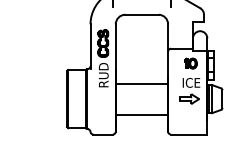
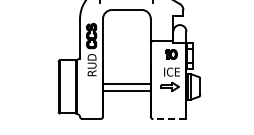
line: (141, 83) -> (126, 83), moved
line: (141, 115) -> (126, 91), moved
line: (188, 134) -> (169, 119), solid -> dashed

